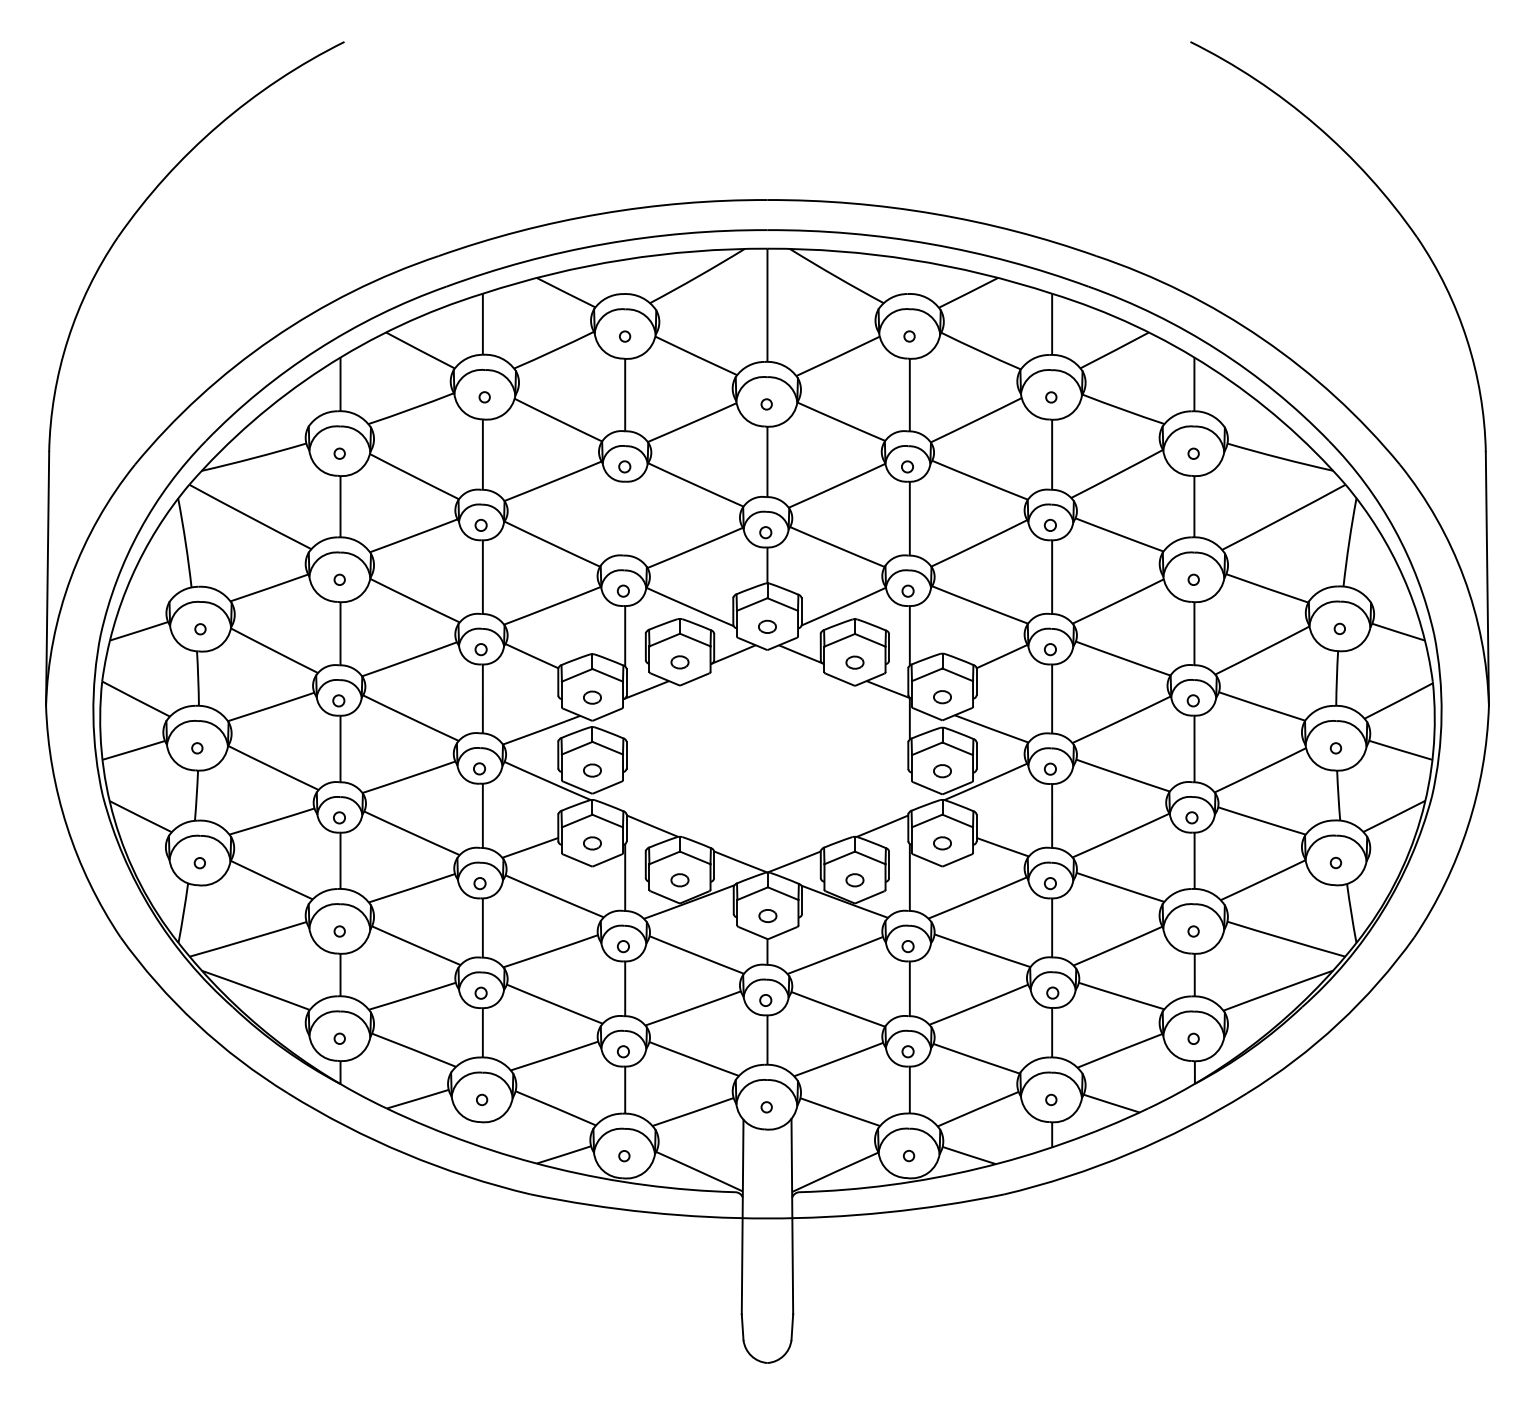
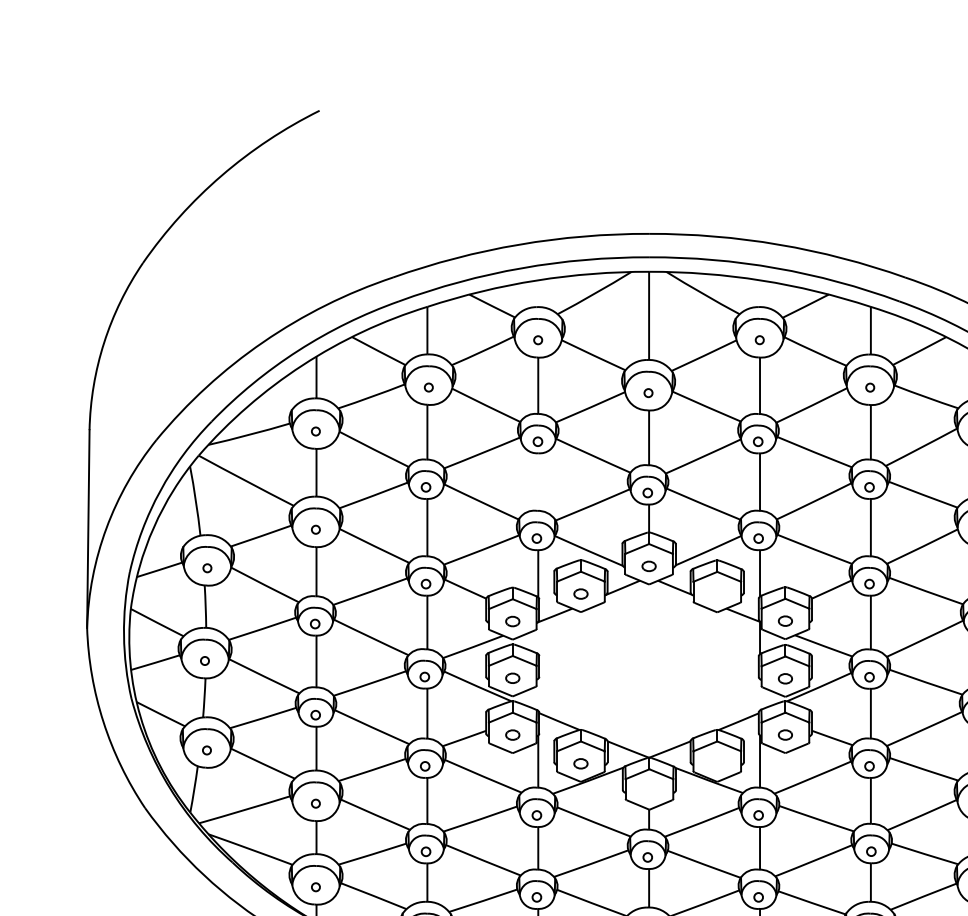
part: (854, 662) -> (716, 594), removed
part: (854, 880) -> (716, 763), removed
part: (767, 915) -> (649, 791), removed

